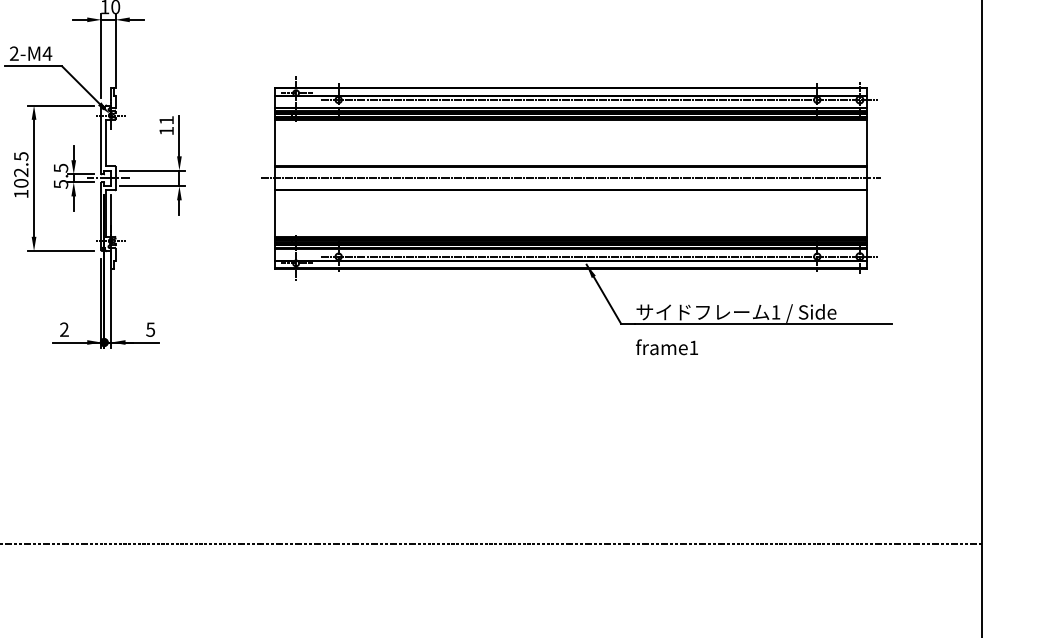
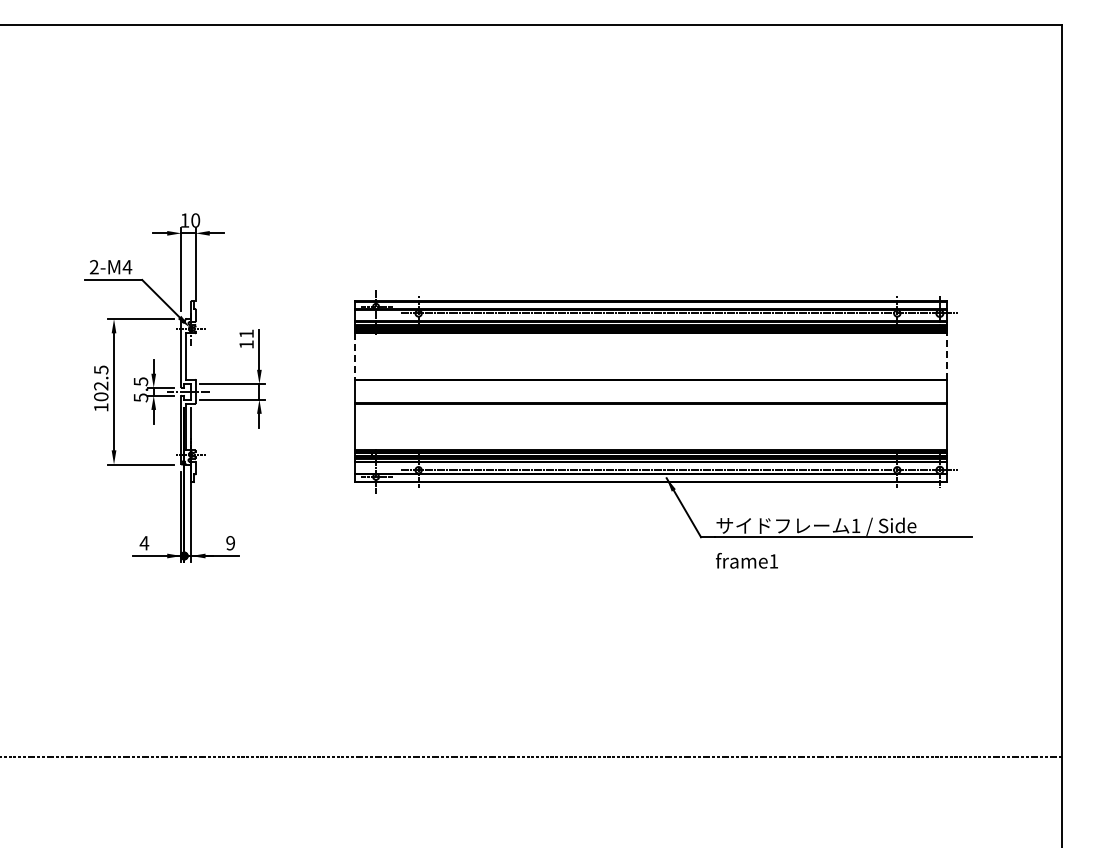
line: (866, 142) -> (946, 356), solid -> dashed
line: (274, 143) -> (354, 357), solid -> dashed
line: (570, 177) -> (650, 391), removed
text: (64, 329) -> (144, 543), 2 -> 4
text: (150, 329) -> (230, 543), 5 -> 9

